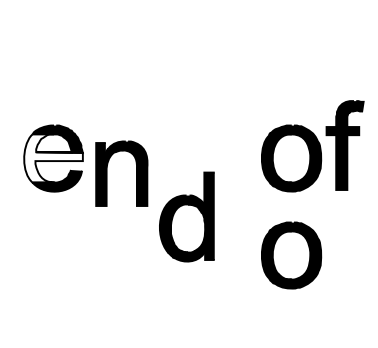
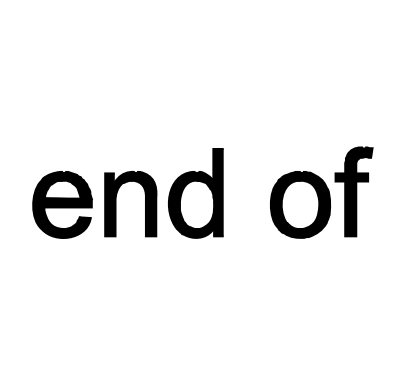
fill: (53, 158) -> (62, 204), added
part: (107, 174) -> (116, 204), moved
part: (186, 217) -> (195, 193), moved
part: (291, 255) -> (300, 301), removed

